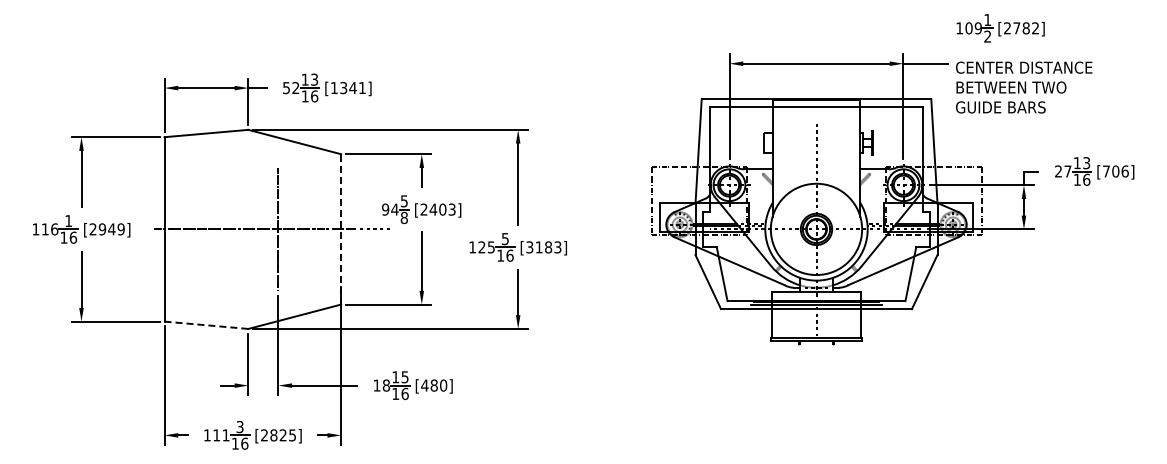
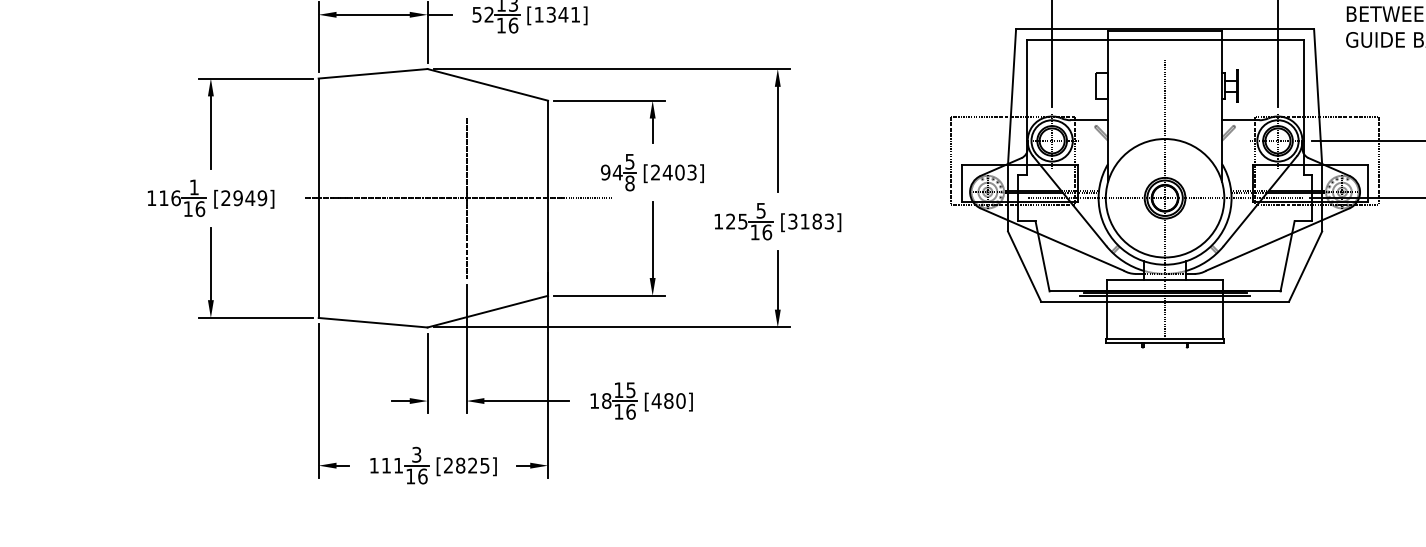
line: (341, 228) -> (548, 197), dashed -> solid
line: (206, 325) -> (373, 323), dashed -> solid

